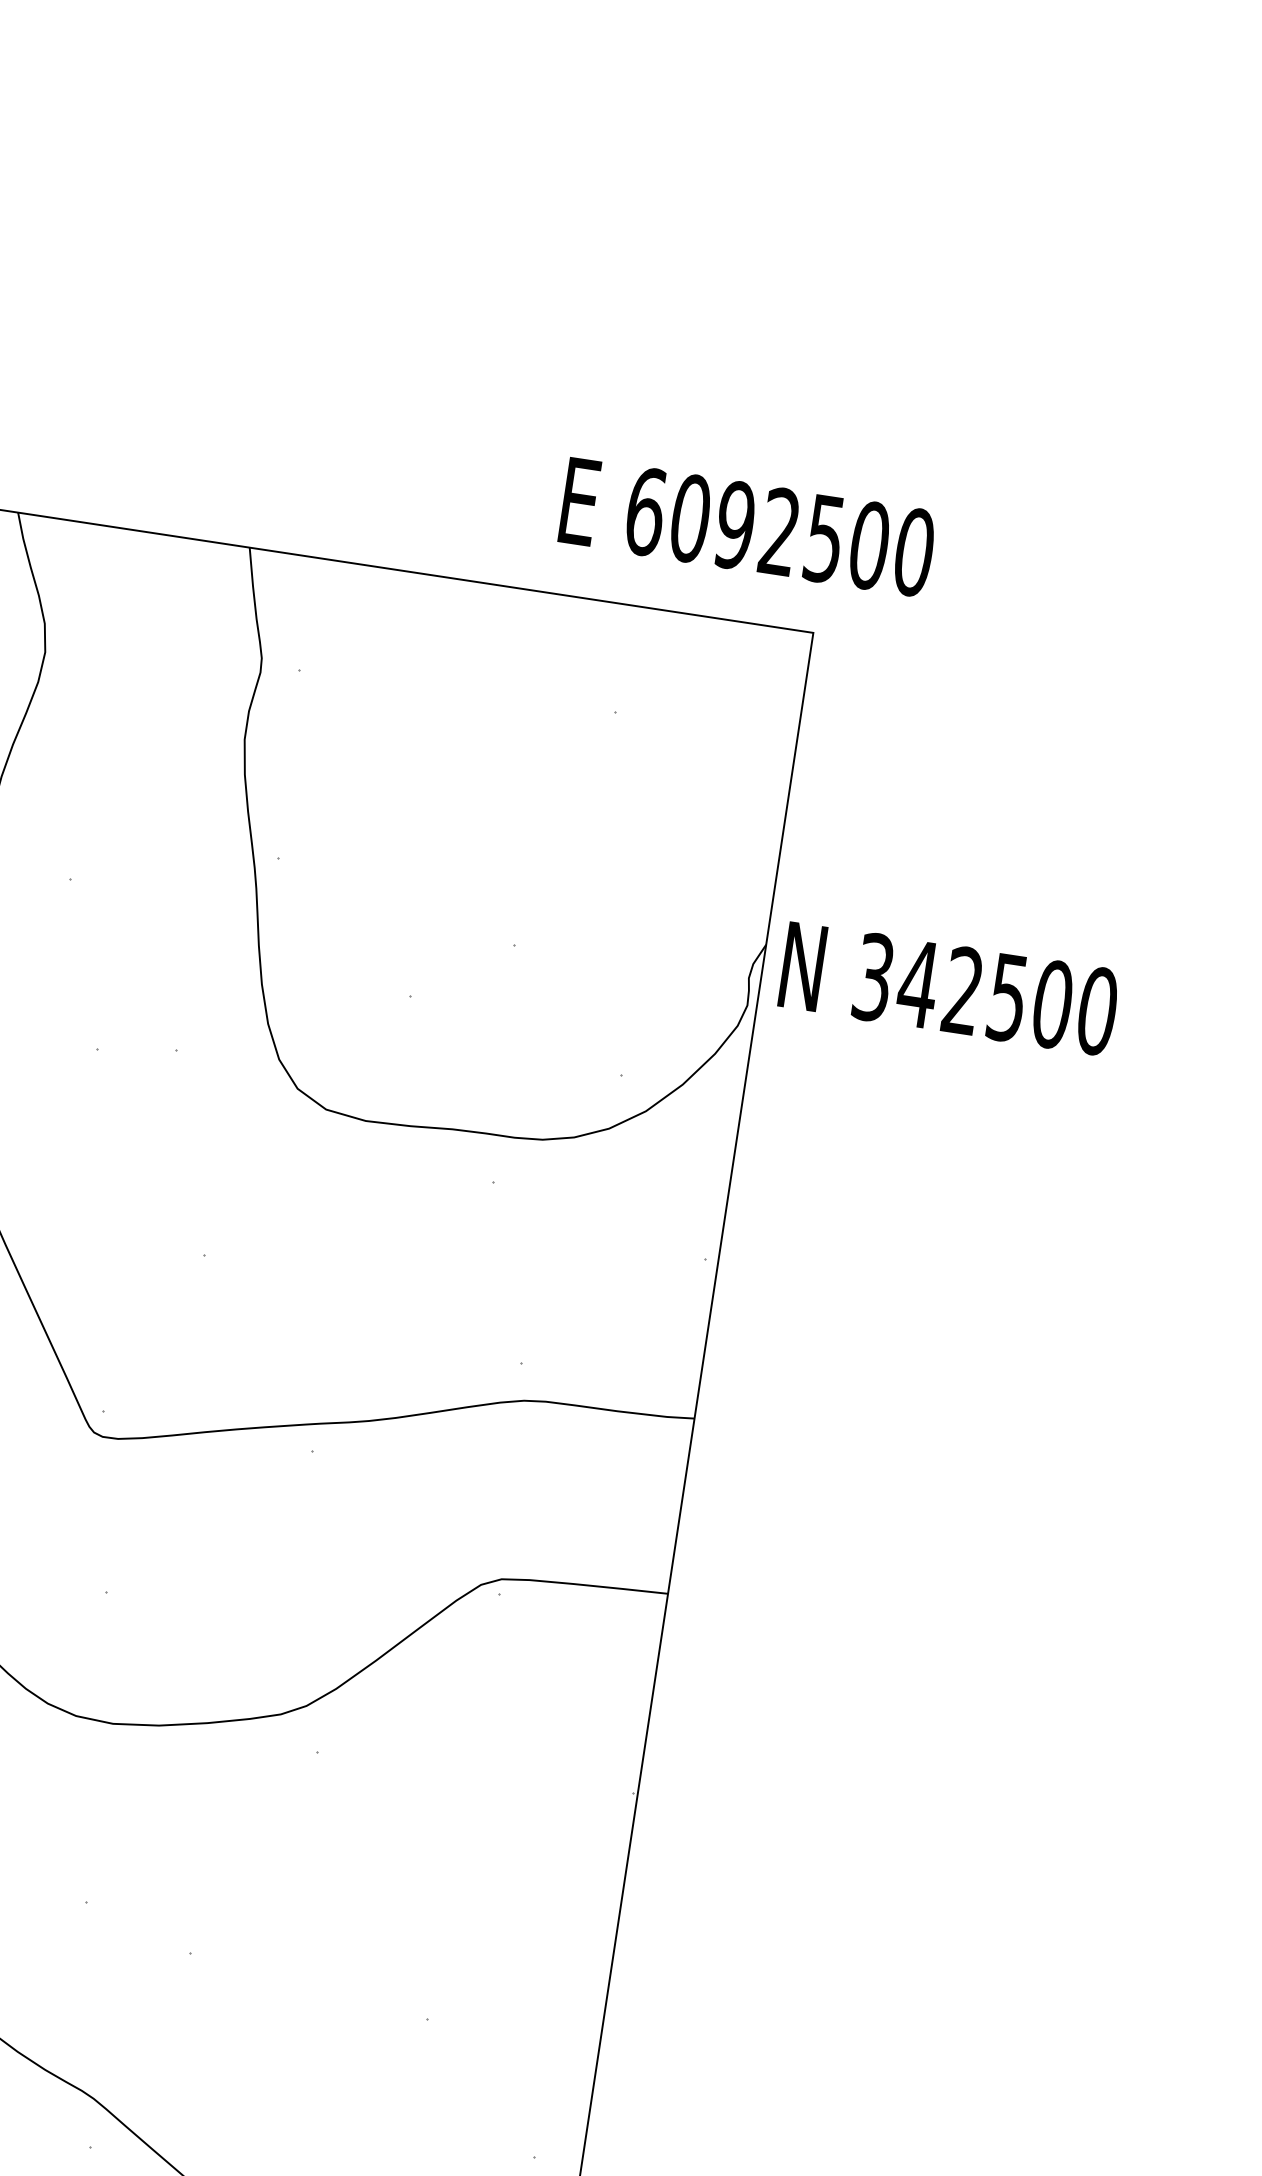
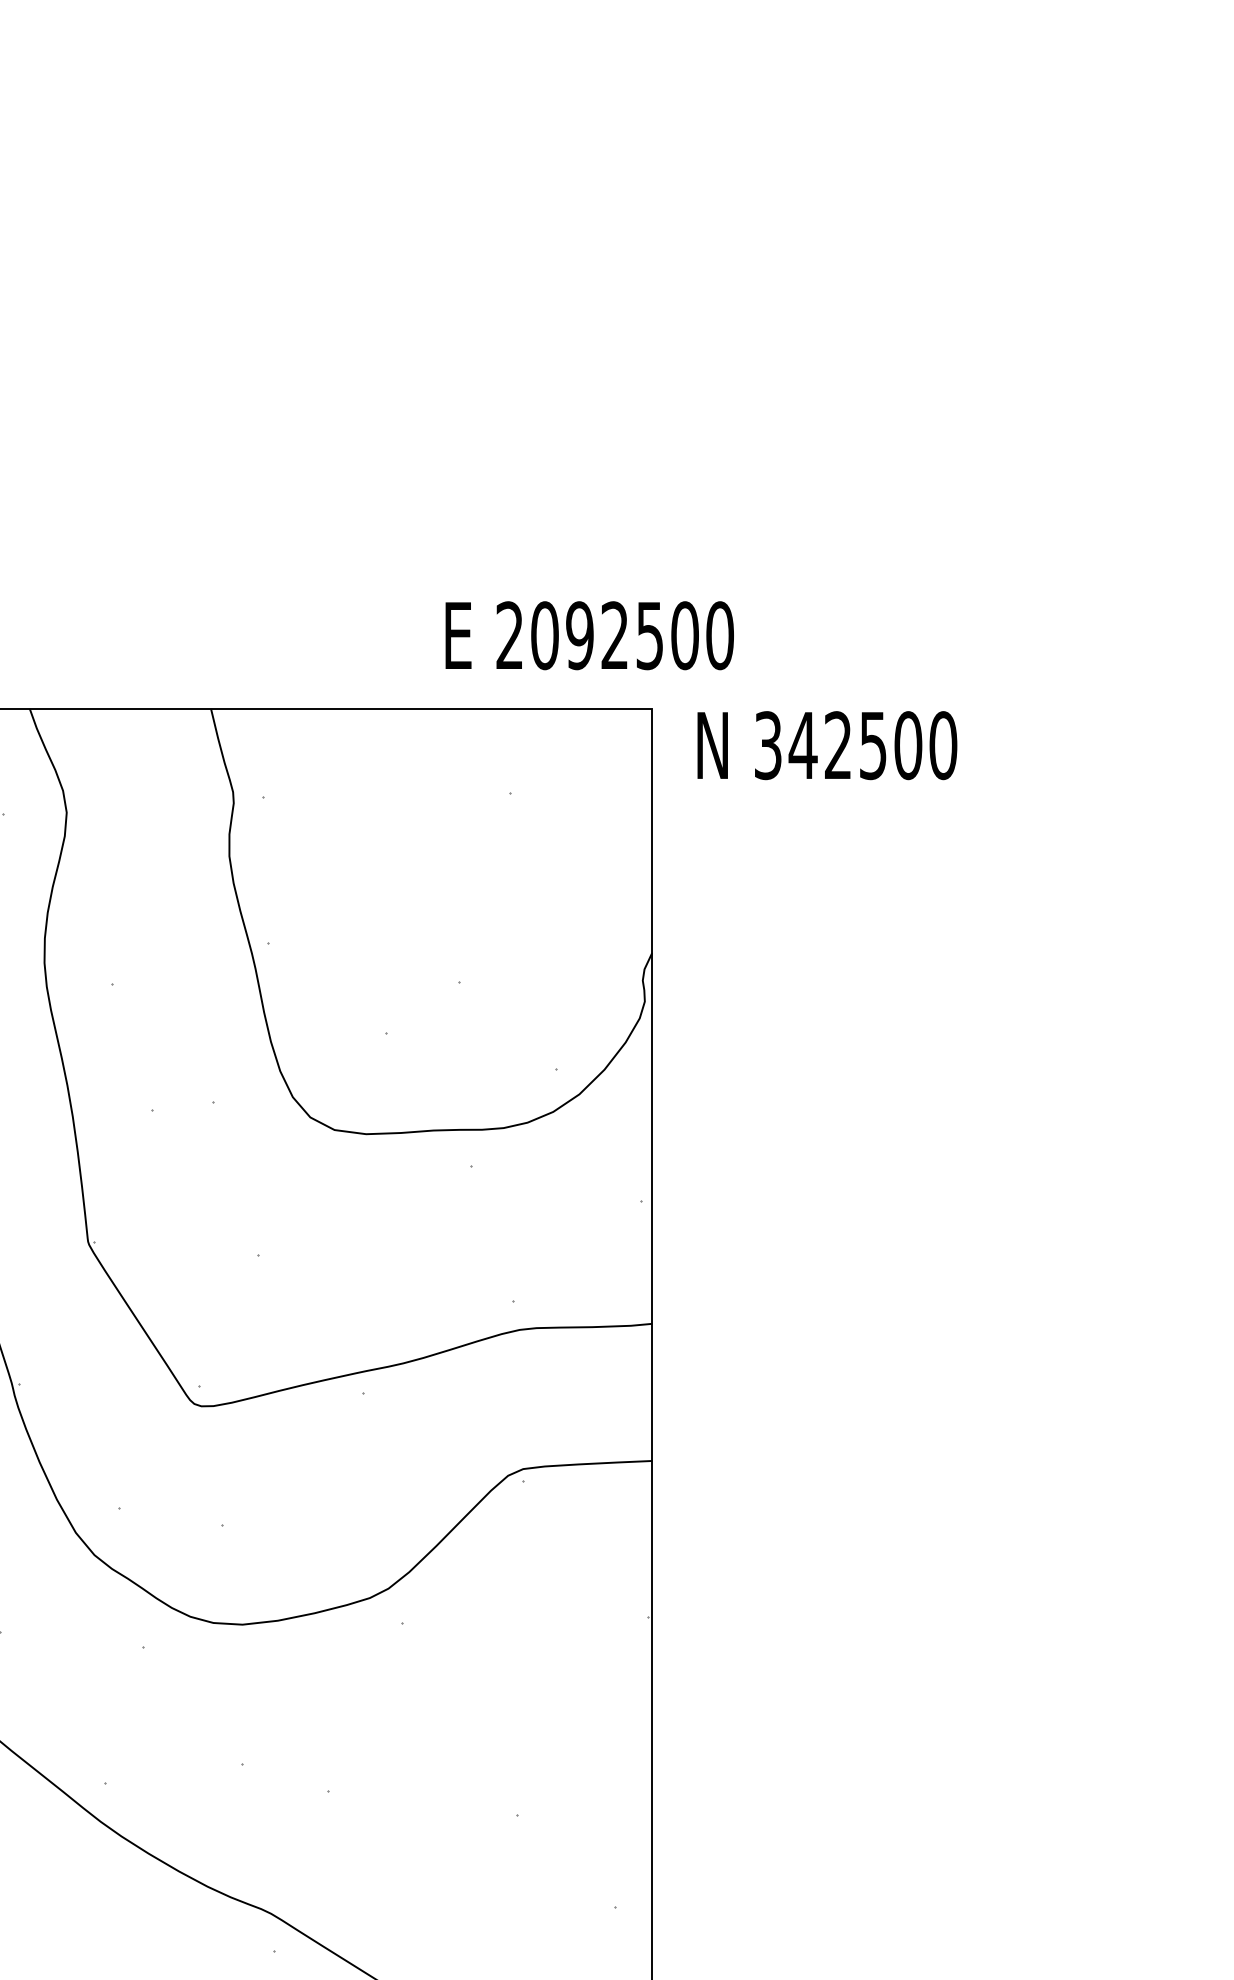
text: (646, 511) -> (510, 635), 6092500 -> 2092500
text: (949, 988) -> (827, 745), moved

